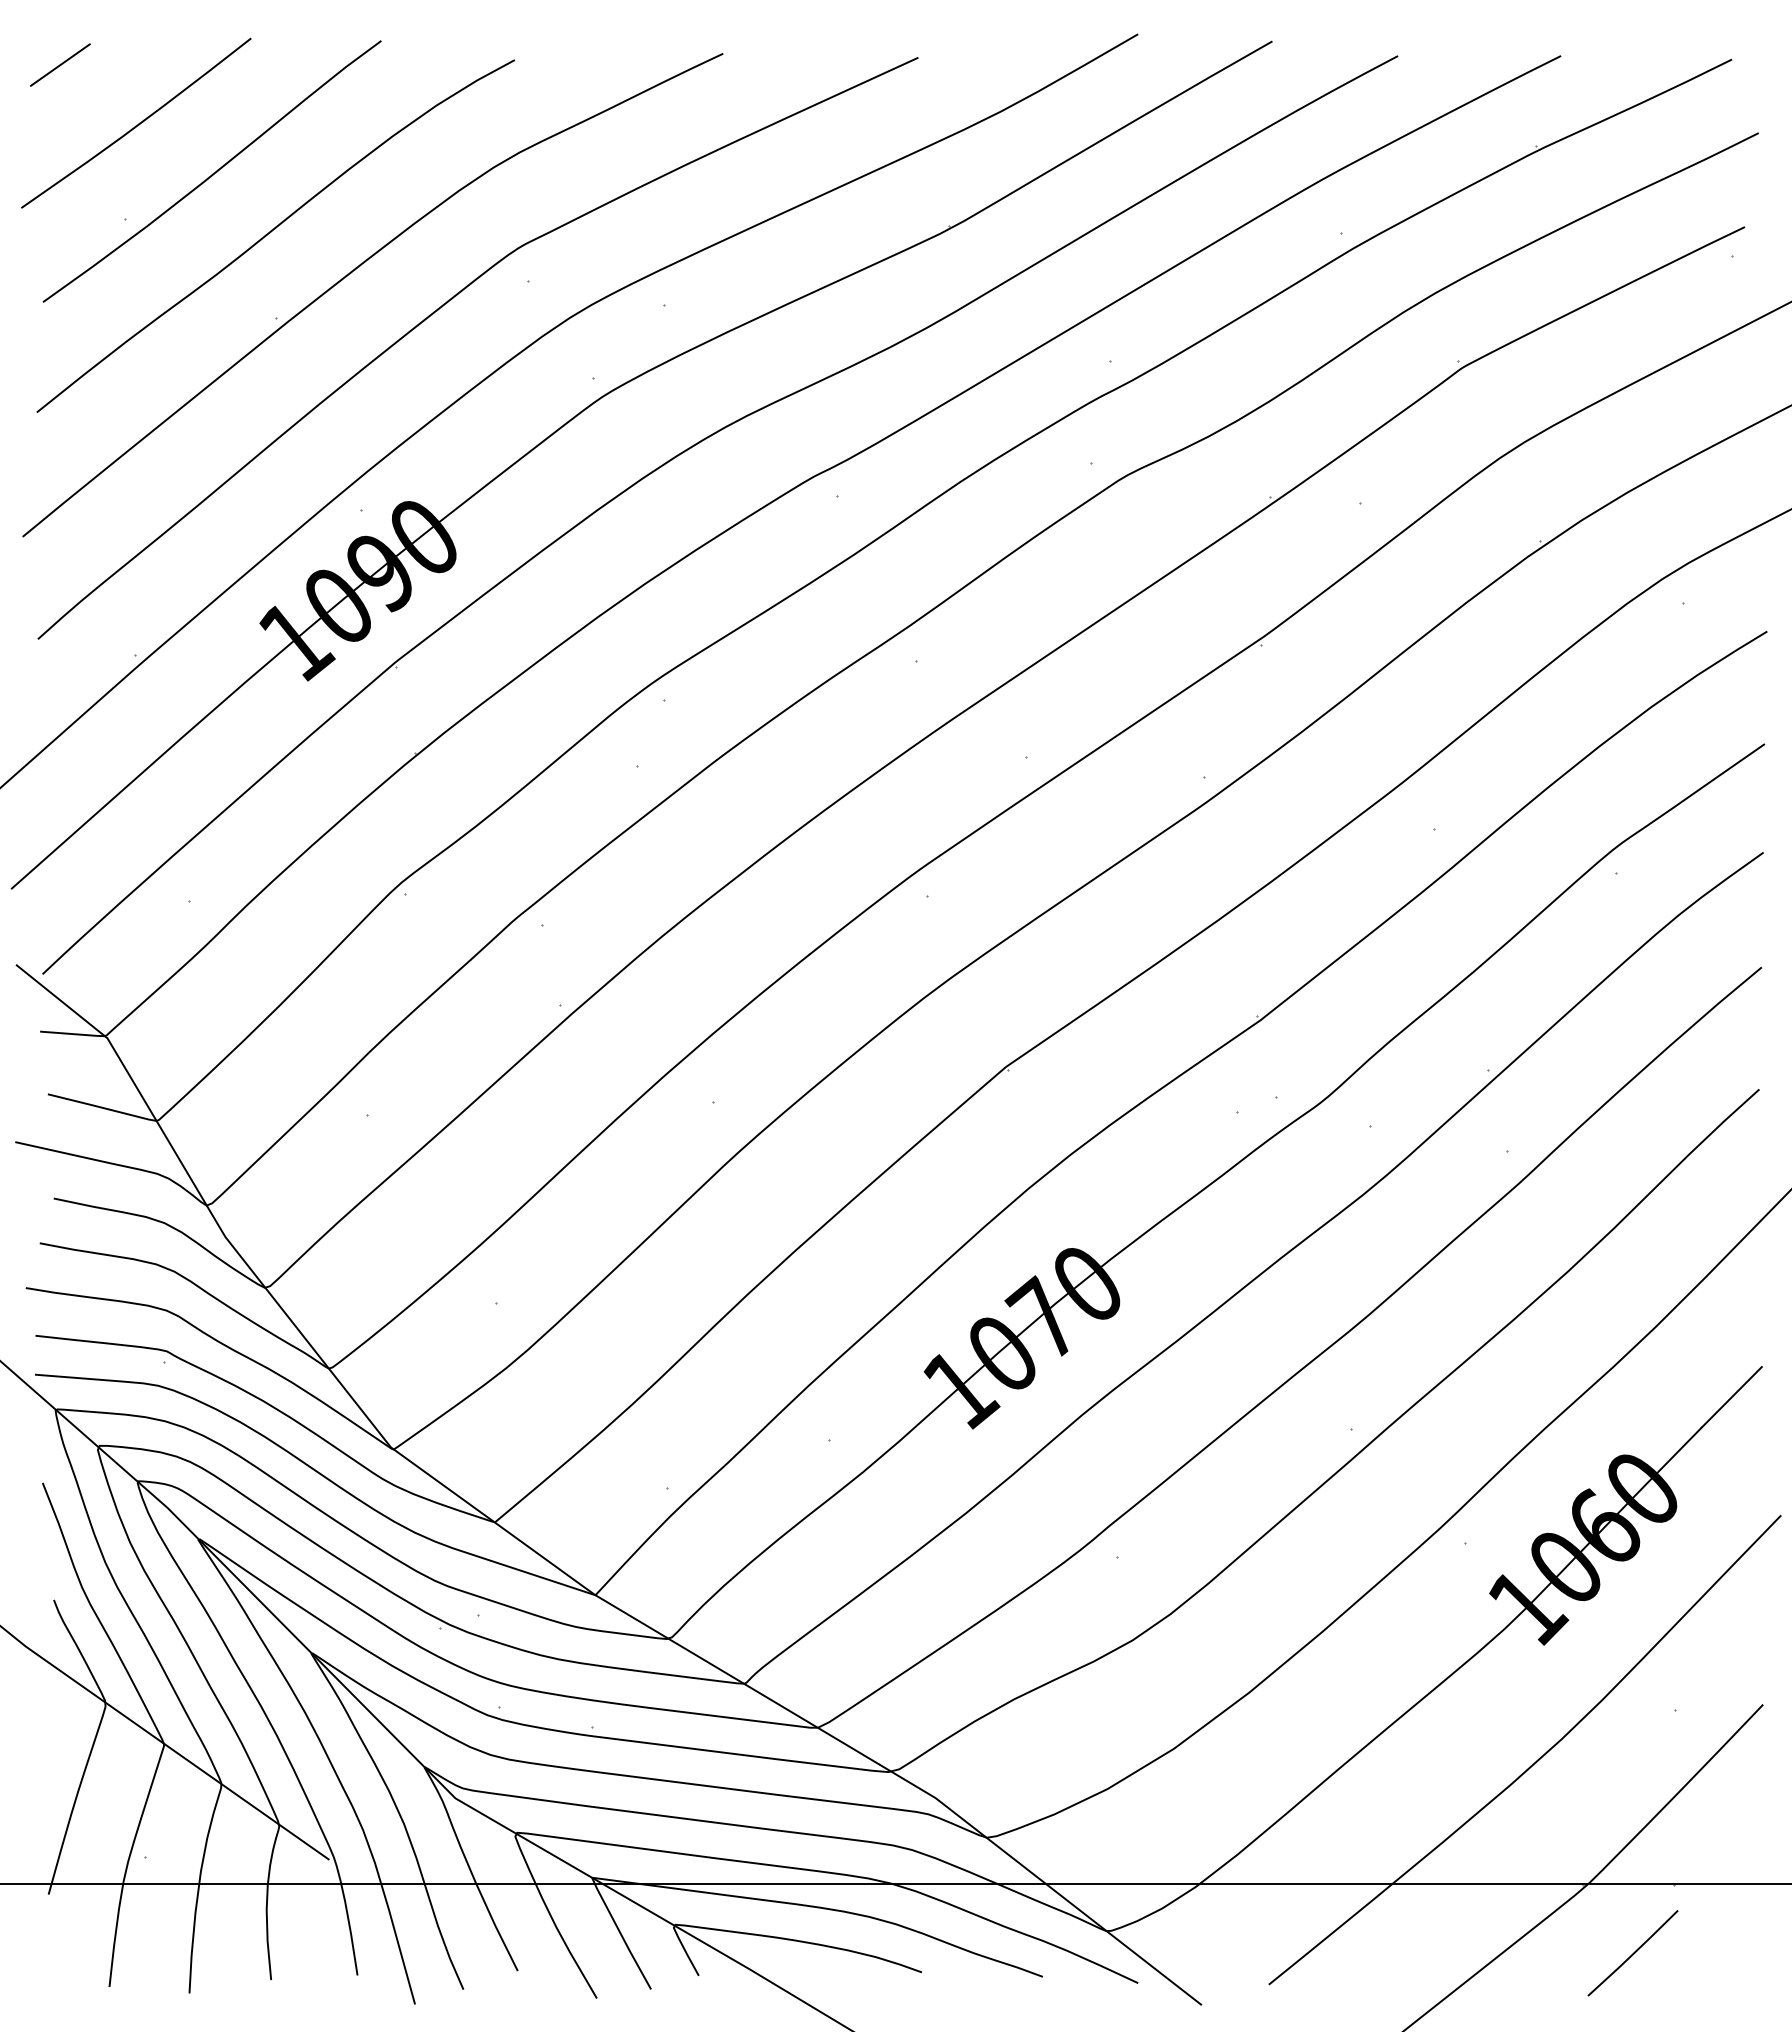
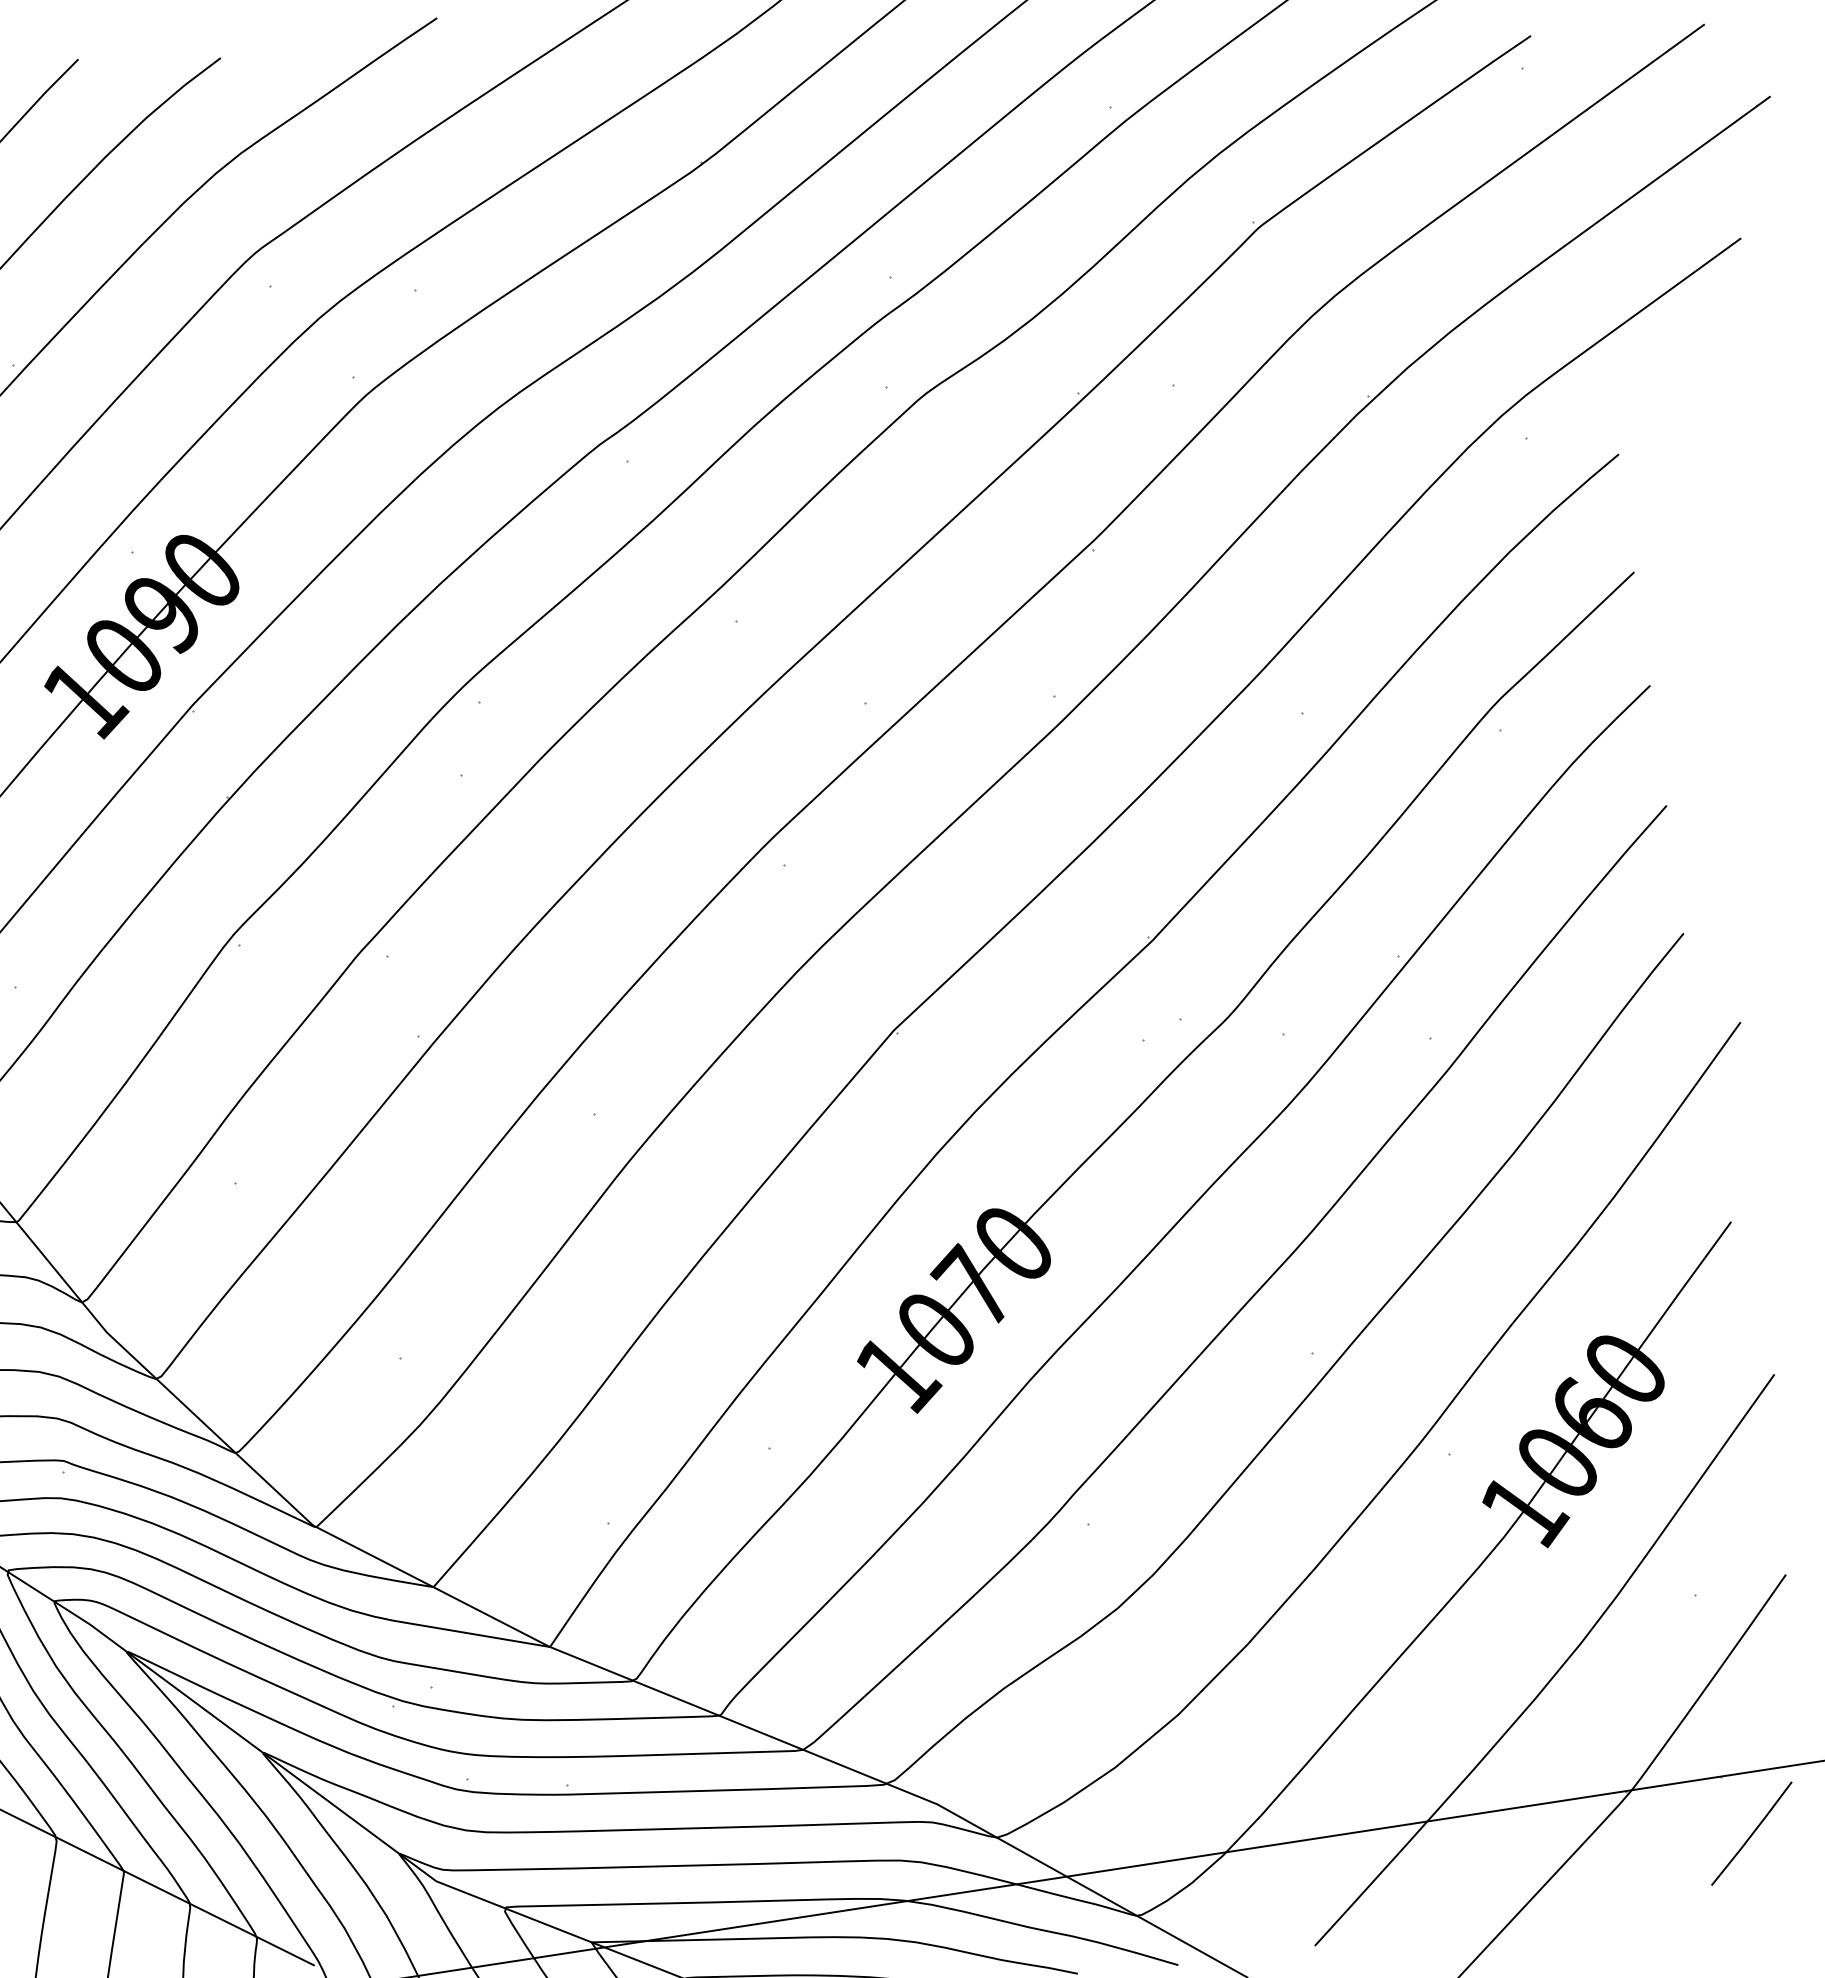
line: (1632, 1953) -> (1751, 1834), moved

